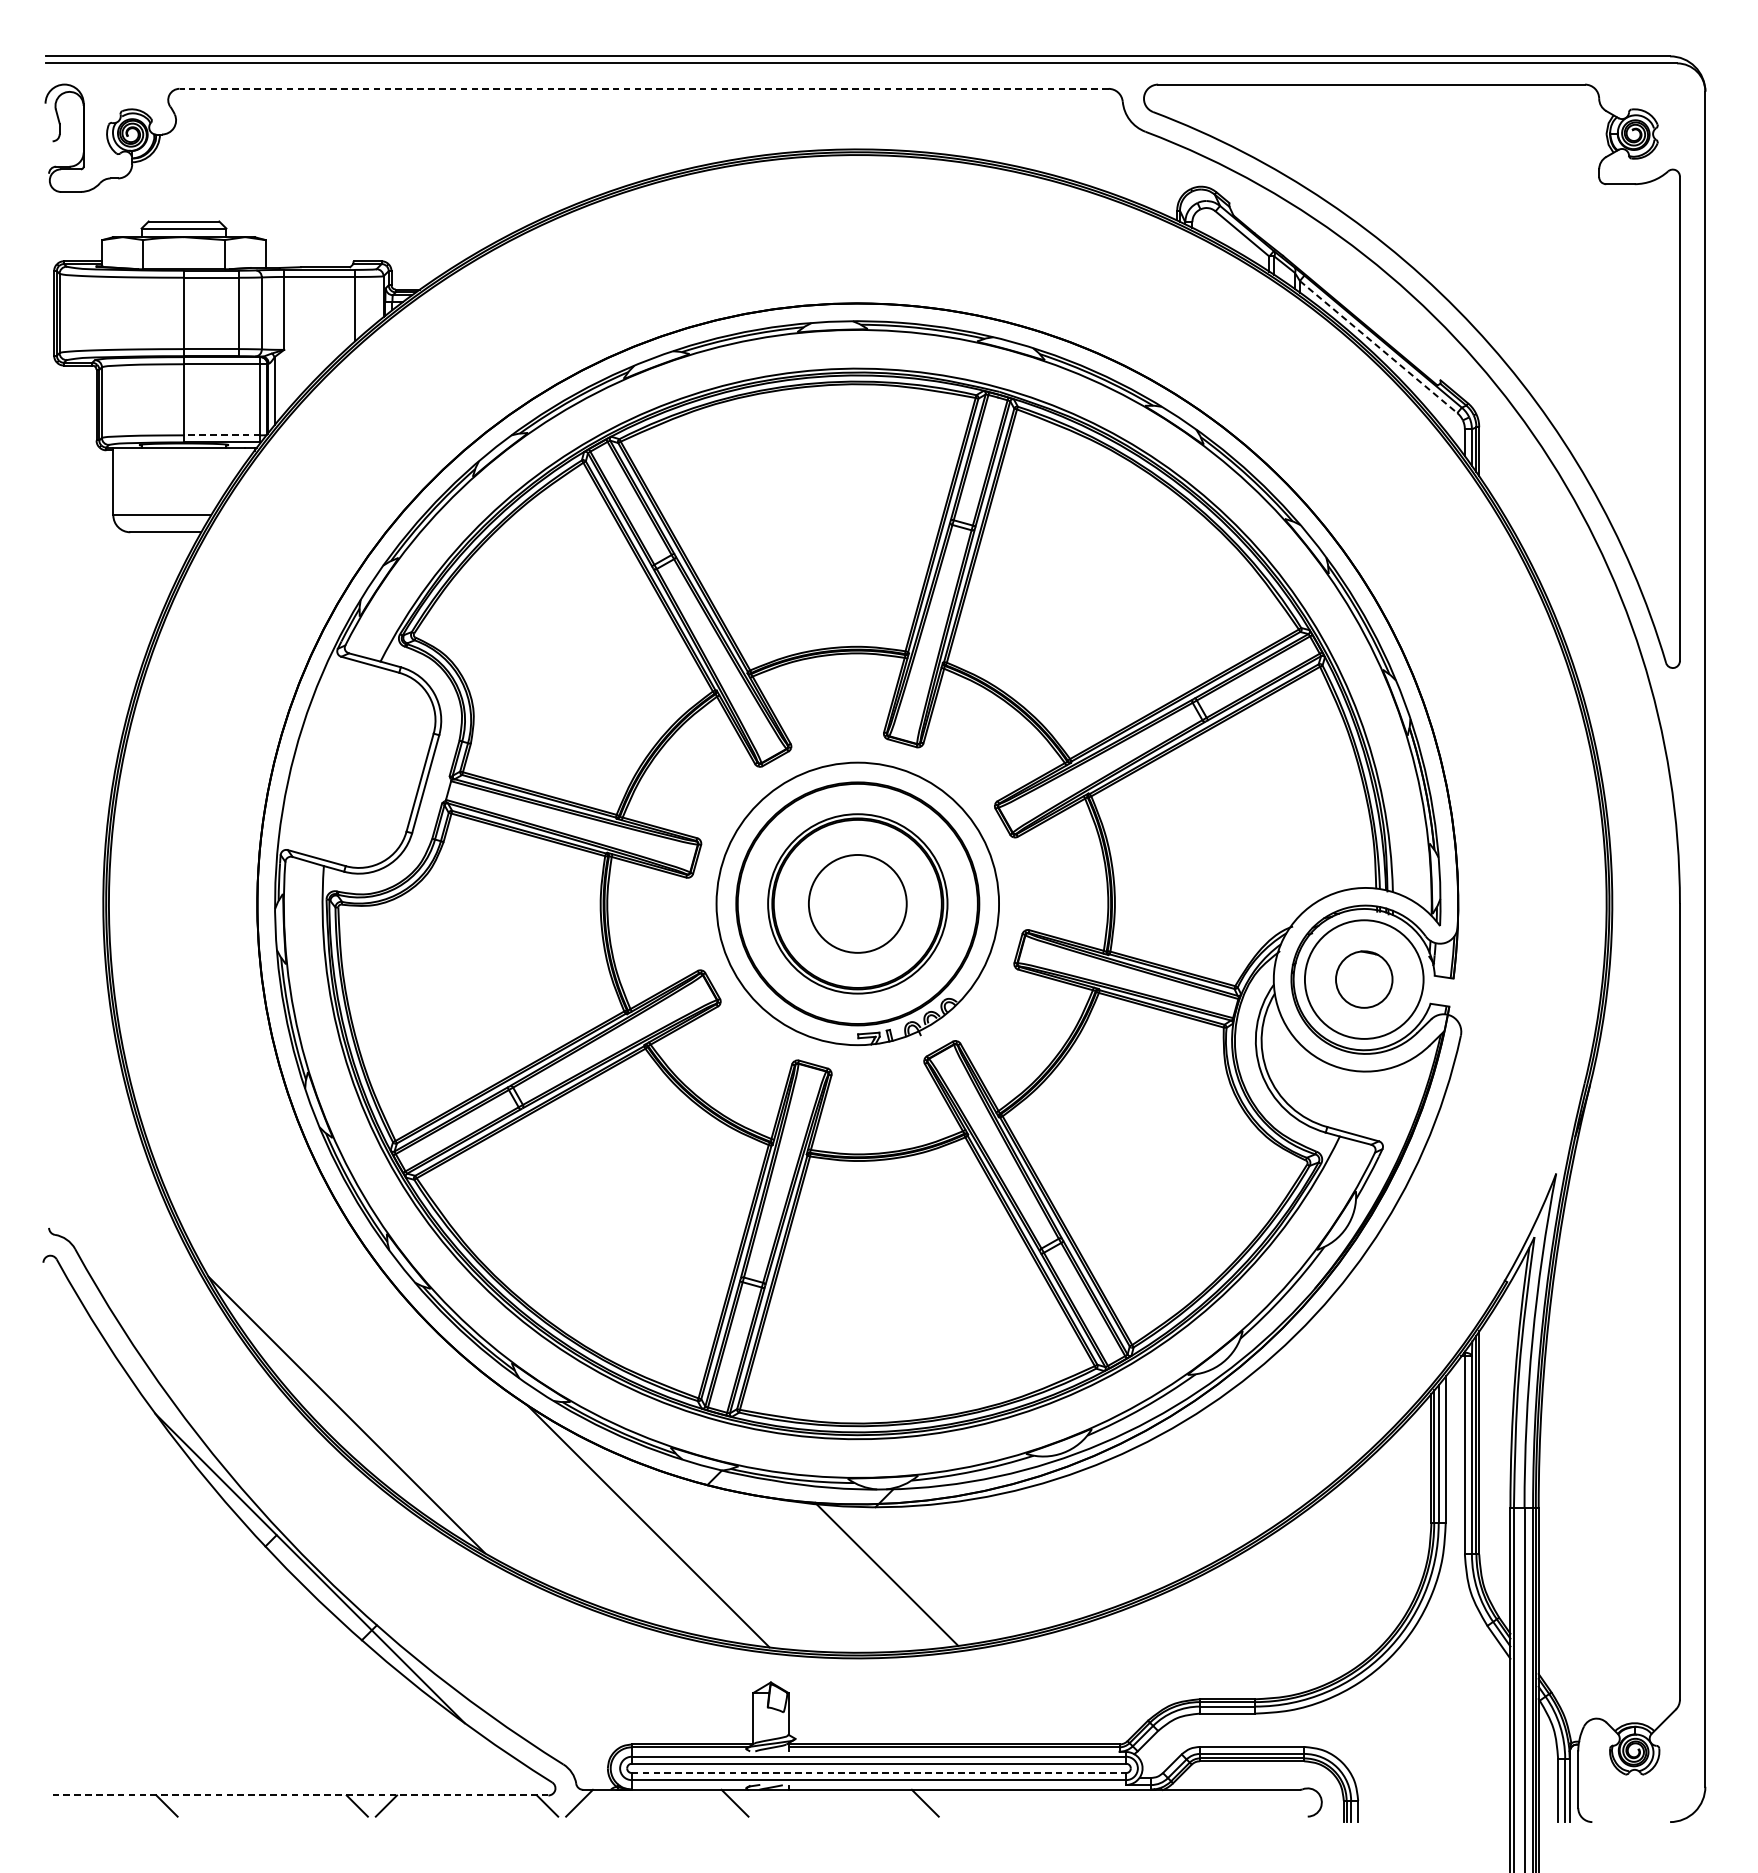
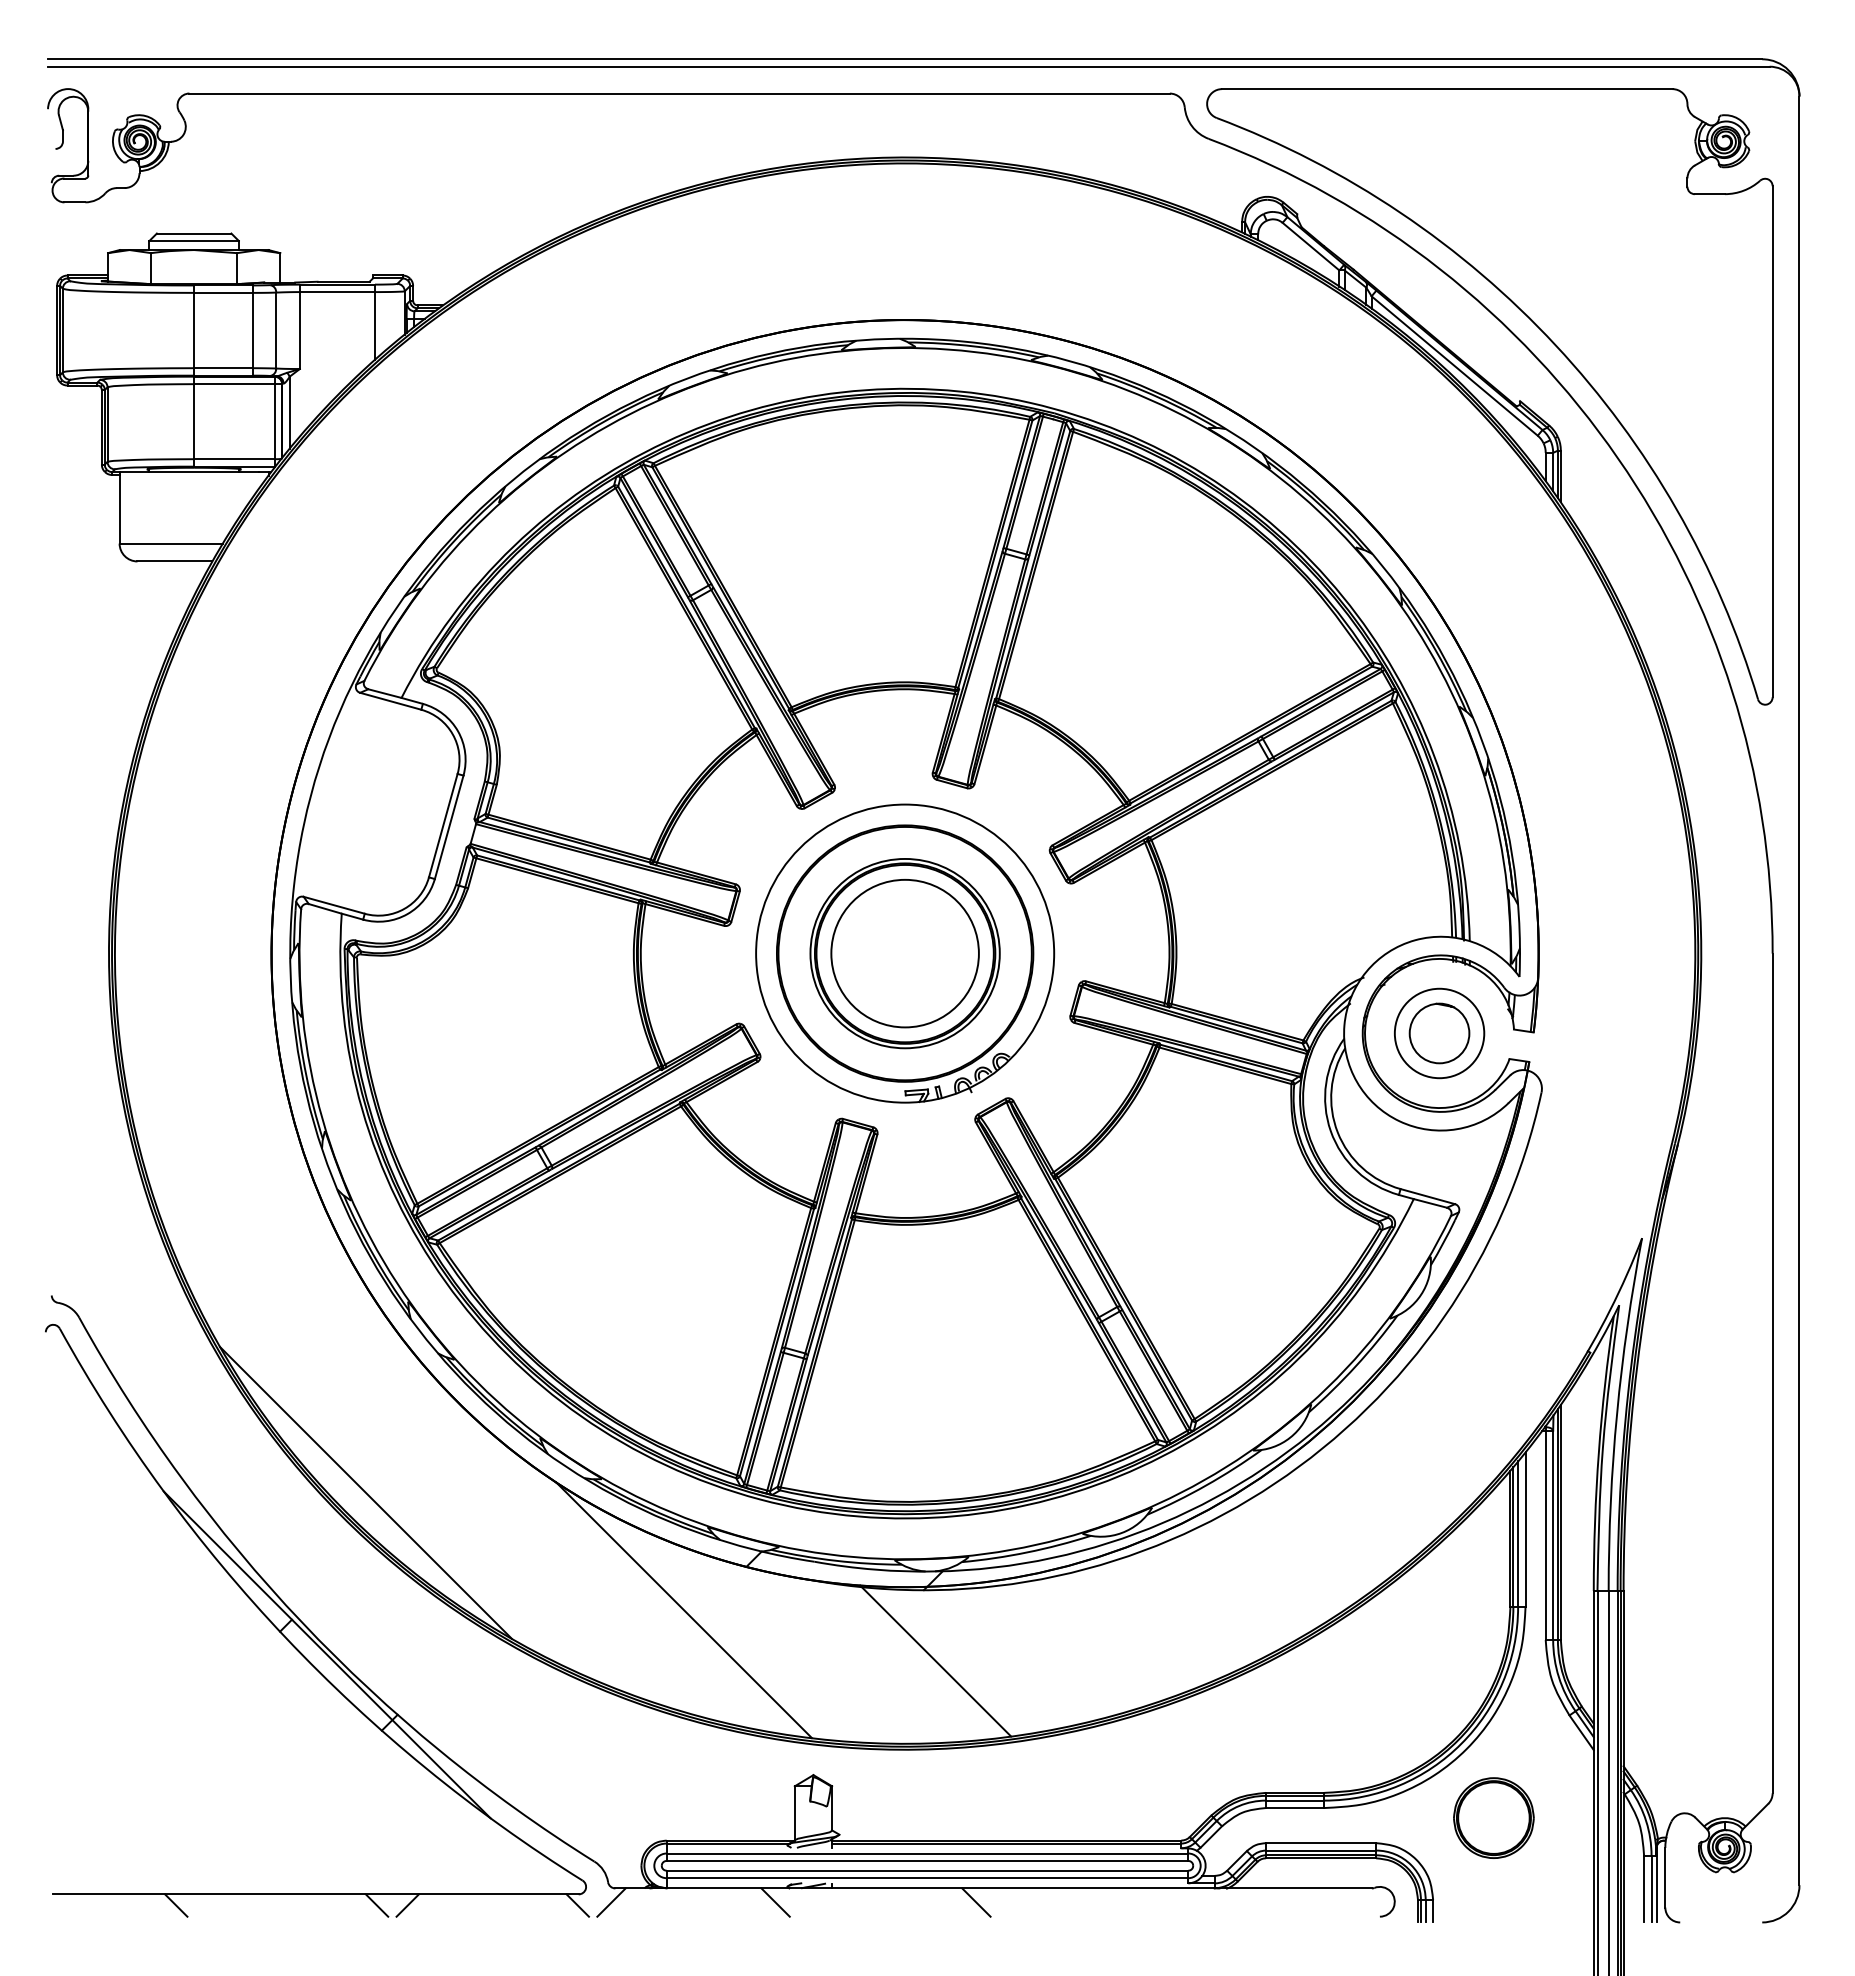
line: (643, 88) -> (679, 93), dashed -> solid
line: (1379, 347) -> (1455, 366), dashed -> solid
line: (221, 435) -> (233, 459), dashed -> solid
circle: (857, 903) -> (904, 953), size x1.43
circle: (1364, 979) -> (1439, 1033), size x0.71
part: (1415, 1722) -> (1493, 1817), added
line: (879, 1772) -> (927, 1870), dashed -> solid
line: (299, 1795) -> (315, 1894), dashed -> solid

